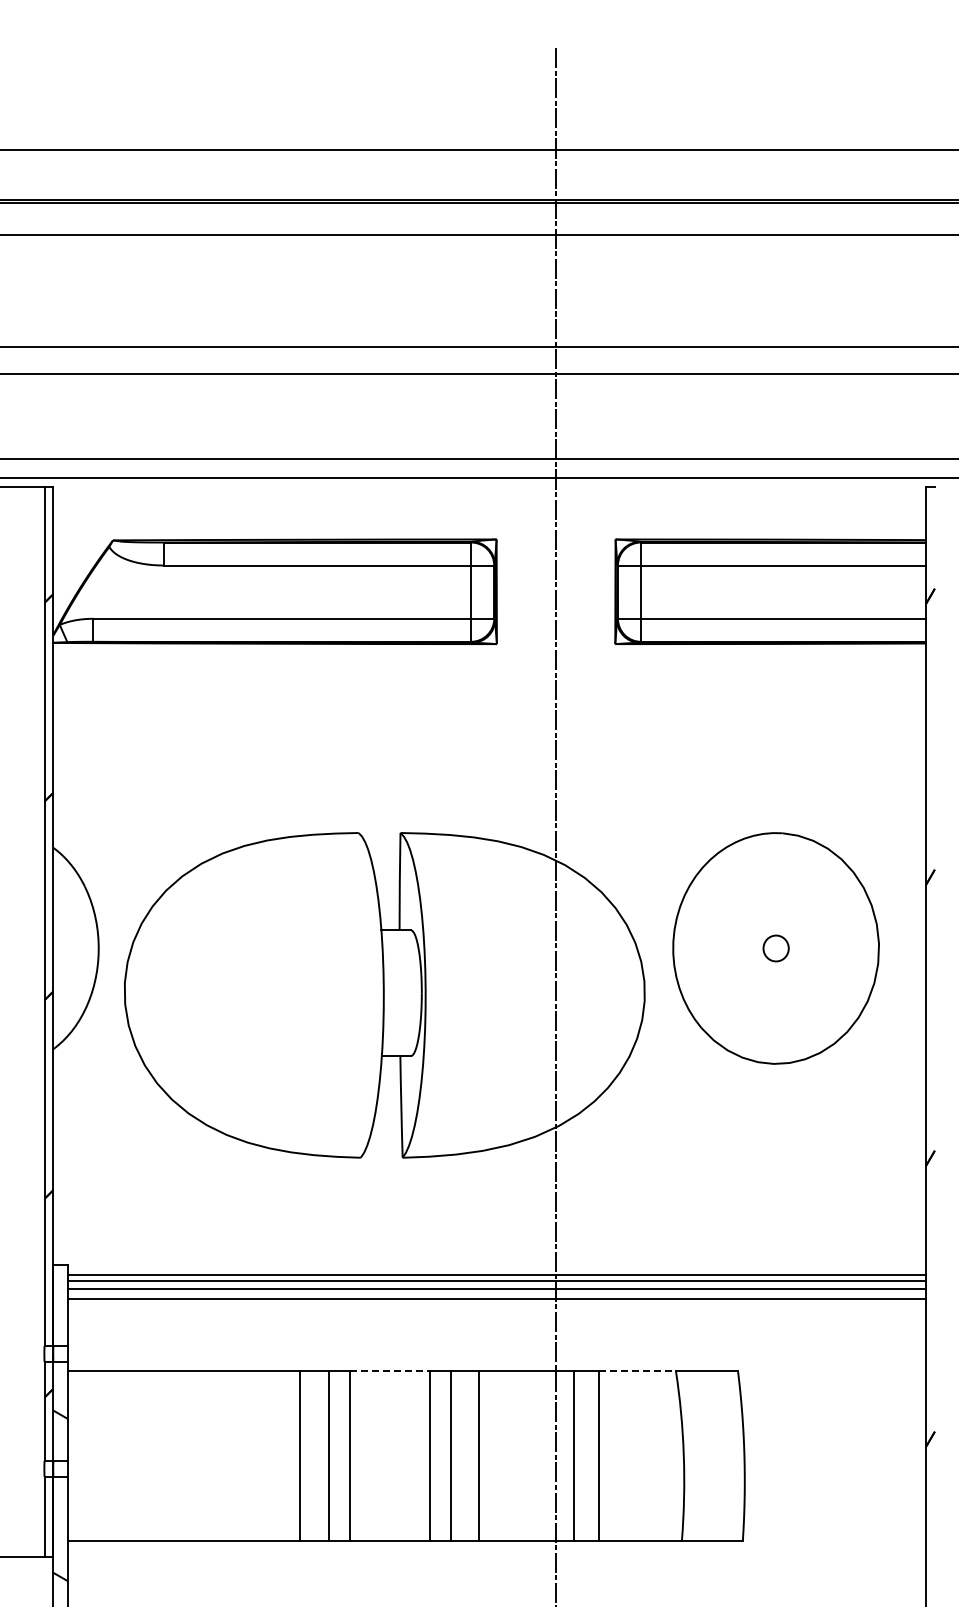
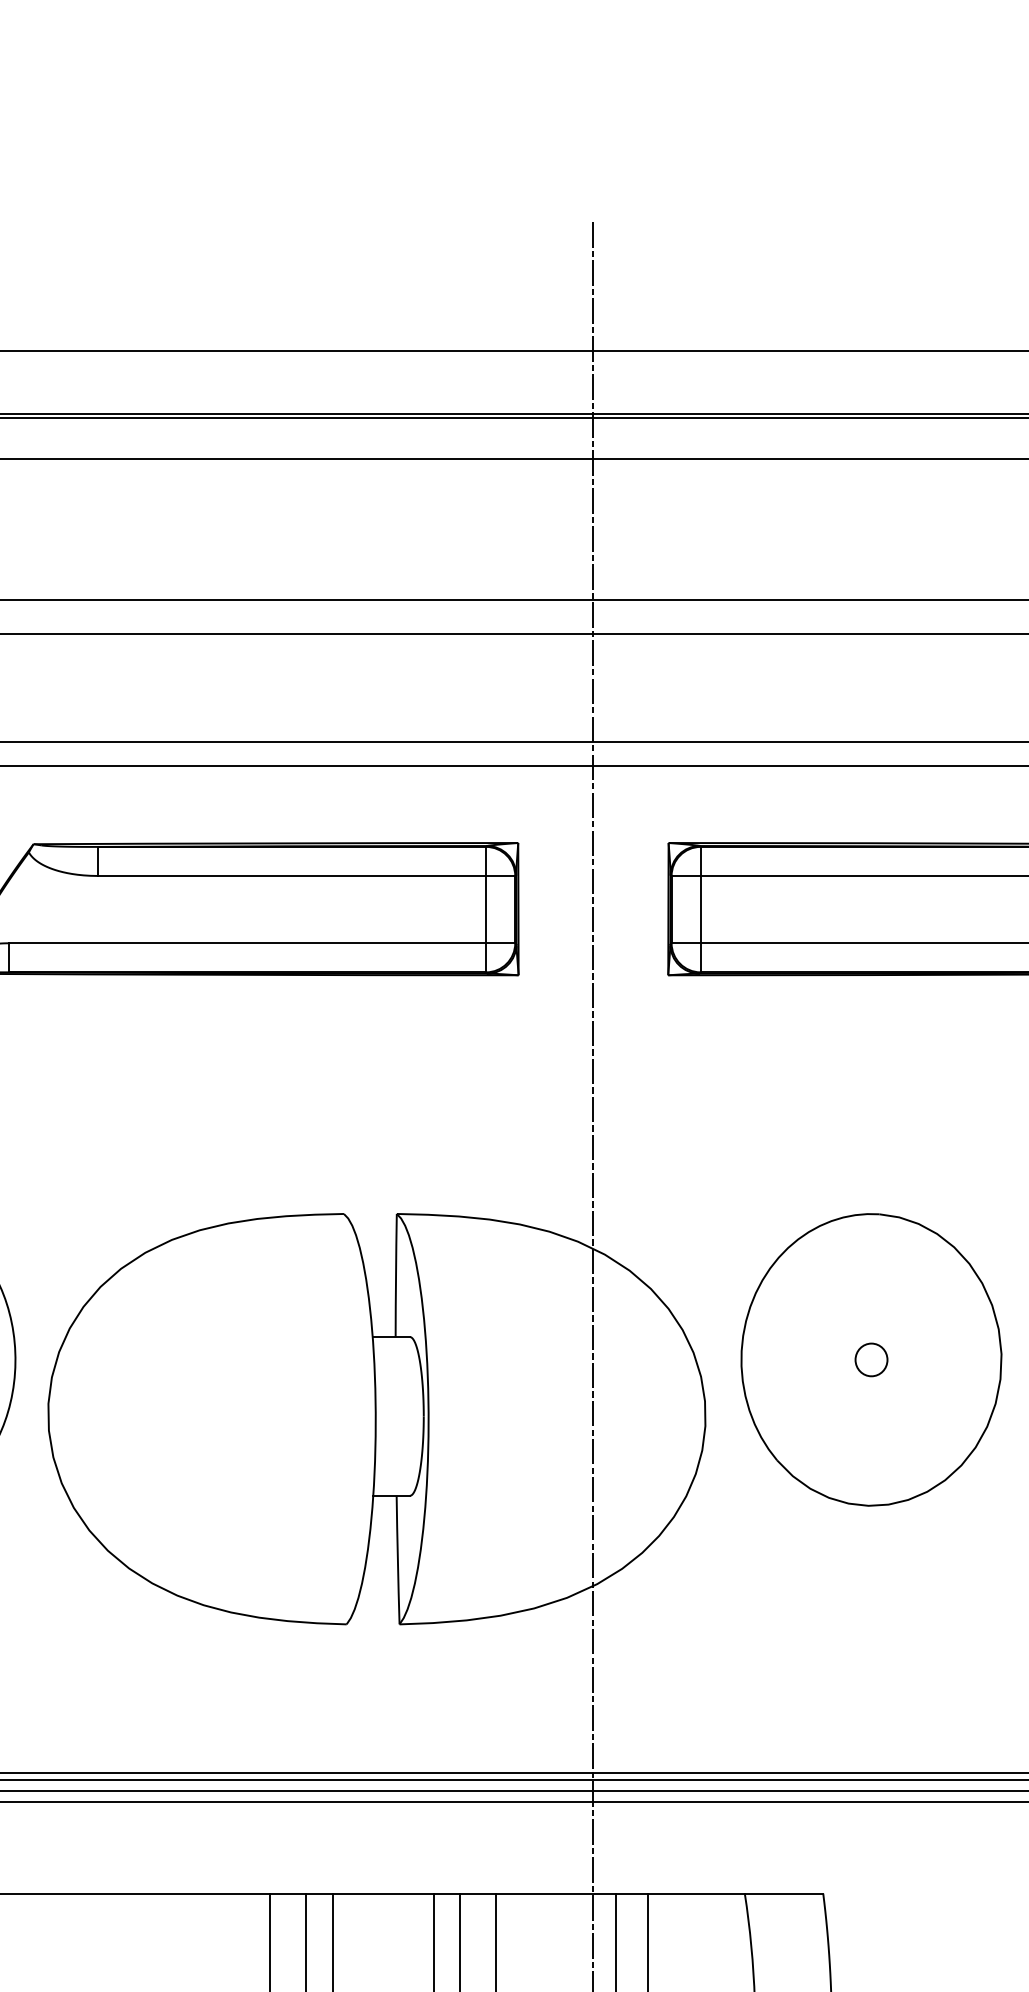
line: (389, 1370) -> (382, 1893), dashed -> solid
line: (638, 1370) -> (697, 1893), dashed -> solid

